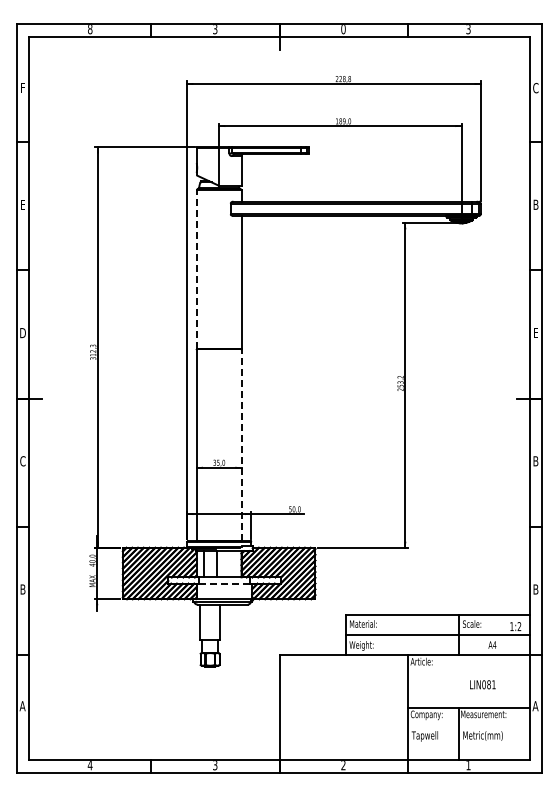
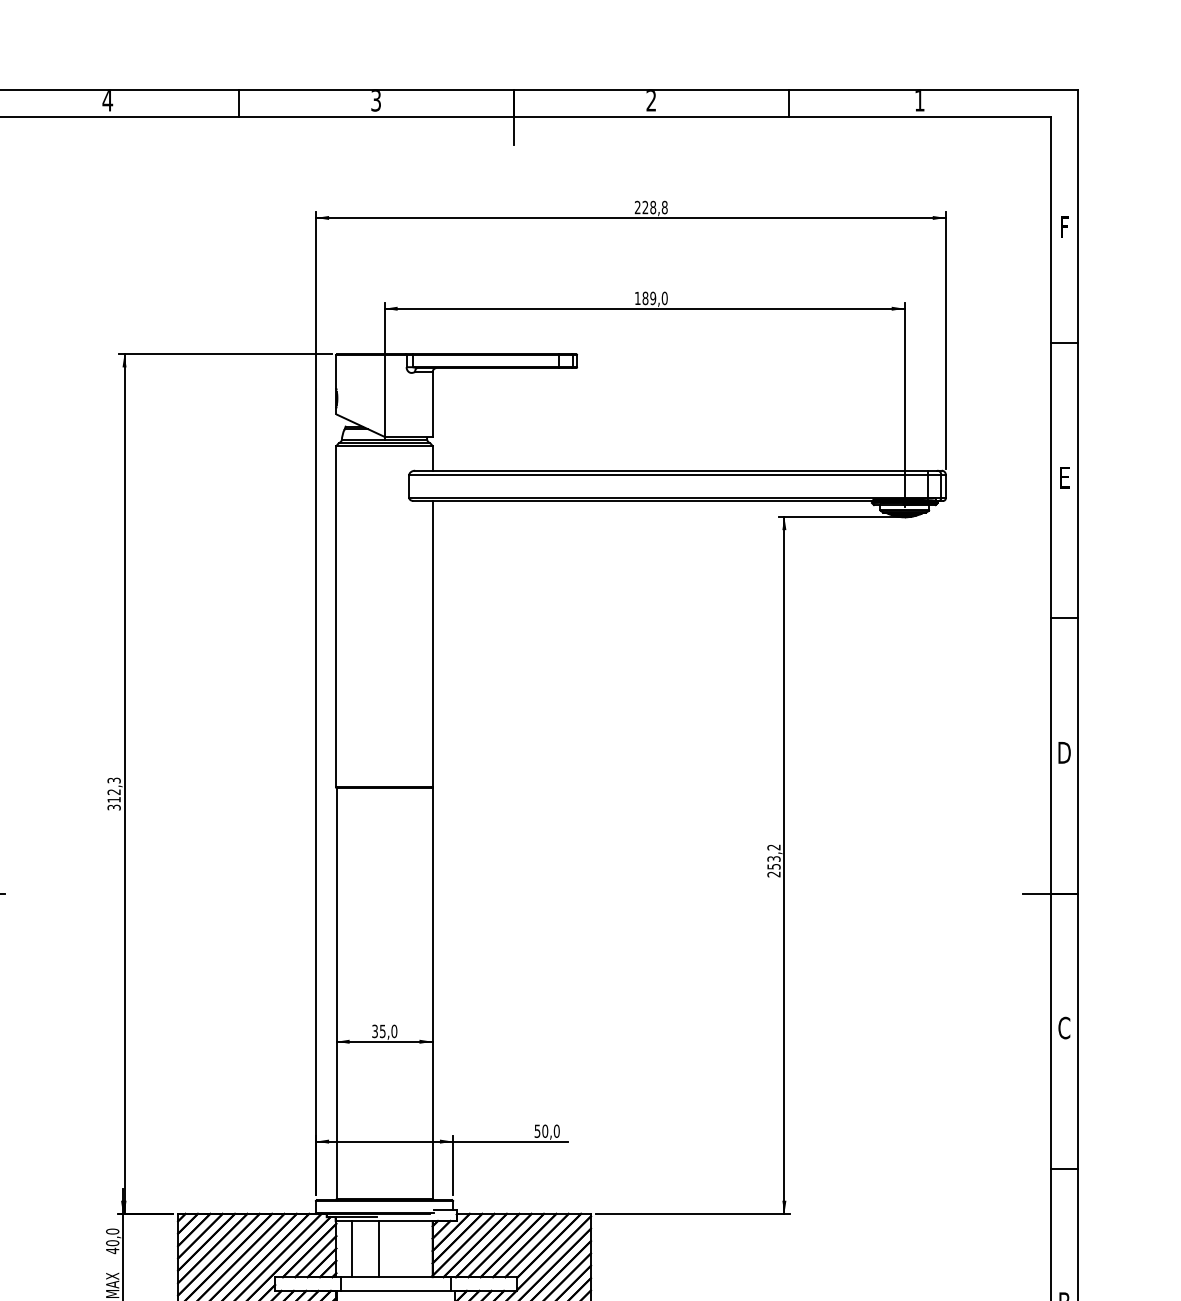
text: (89, 29) -> (106, 101), 8 -> 4
text: (343, 29) -> (651, 101), 0 -> 2
text: (468, 29) -> (919, 101), 3 -> 1
text: (535, 88) -> (1063, 227), C -> F
text: (535, 204) -> (1063, 476), B -> E
line: (196, 269) -> (335, 616), dashed -> solid
text: (535, 333) -> (1063, 753), E -> D
line: (241, 445) -> (432, 994), dashed -> solid
text: (535, 461) -> (1063, 1028), B -> C
line: (224, 583) -> (395, 1290), dashed -> solid

